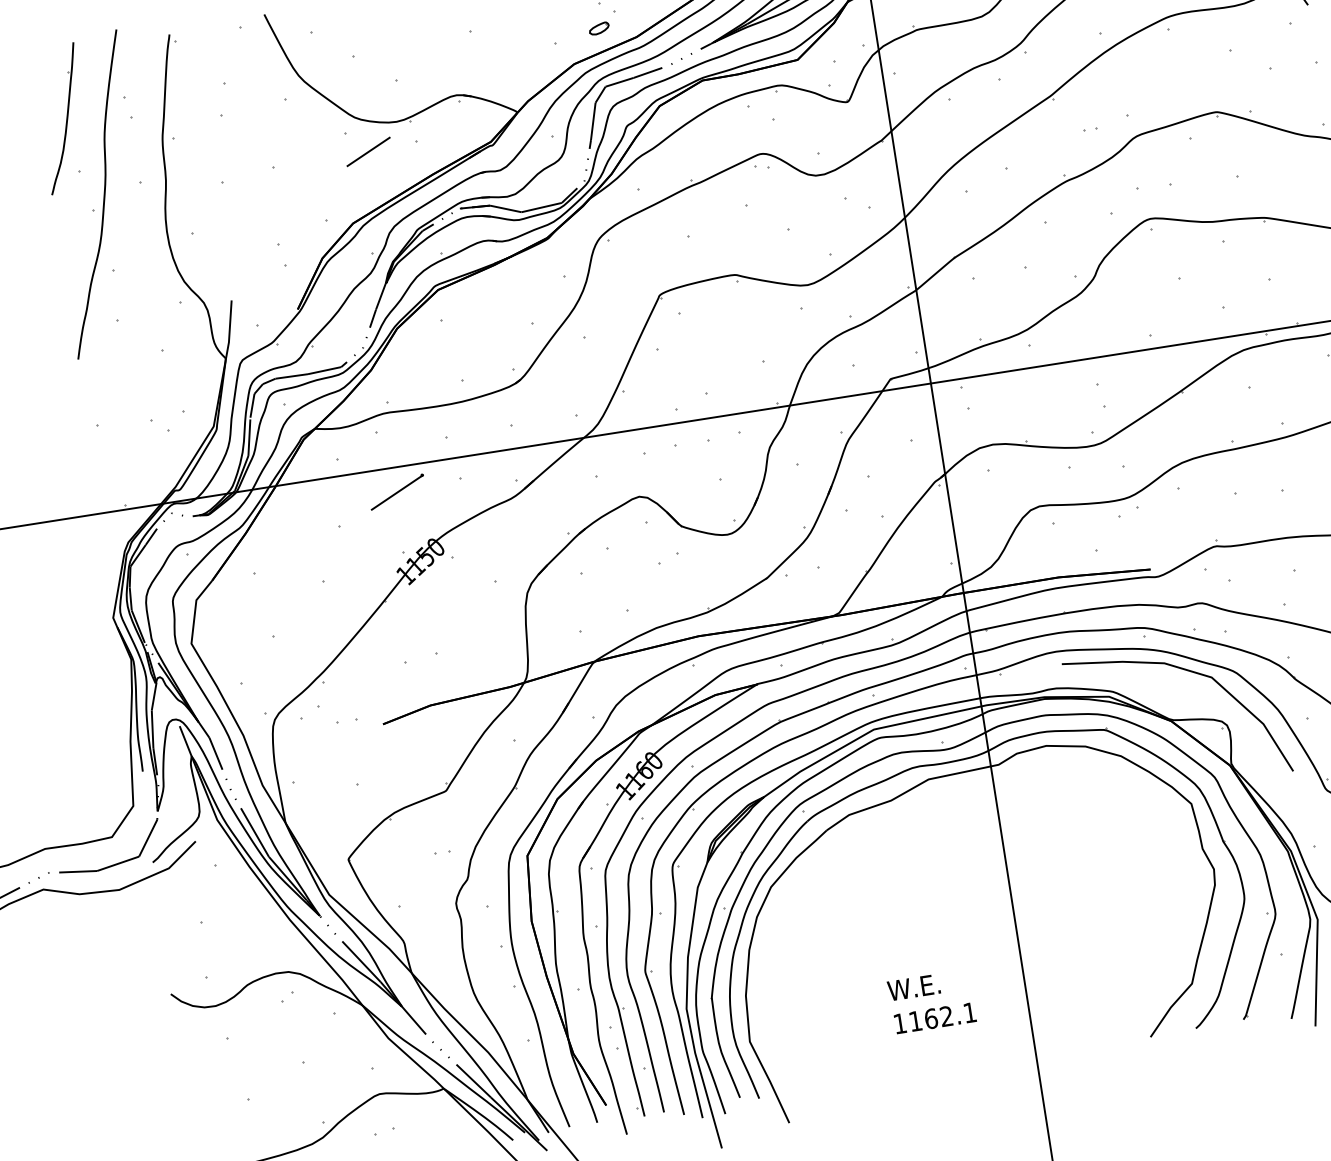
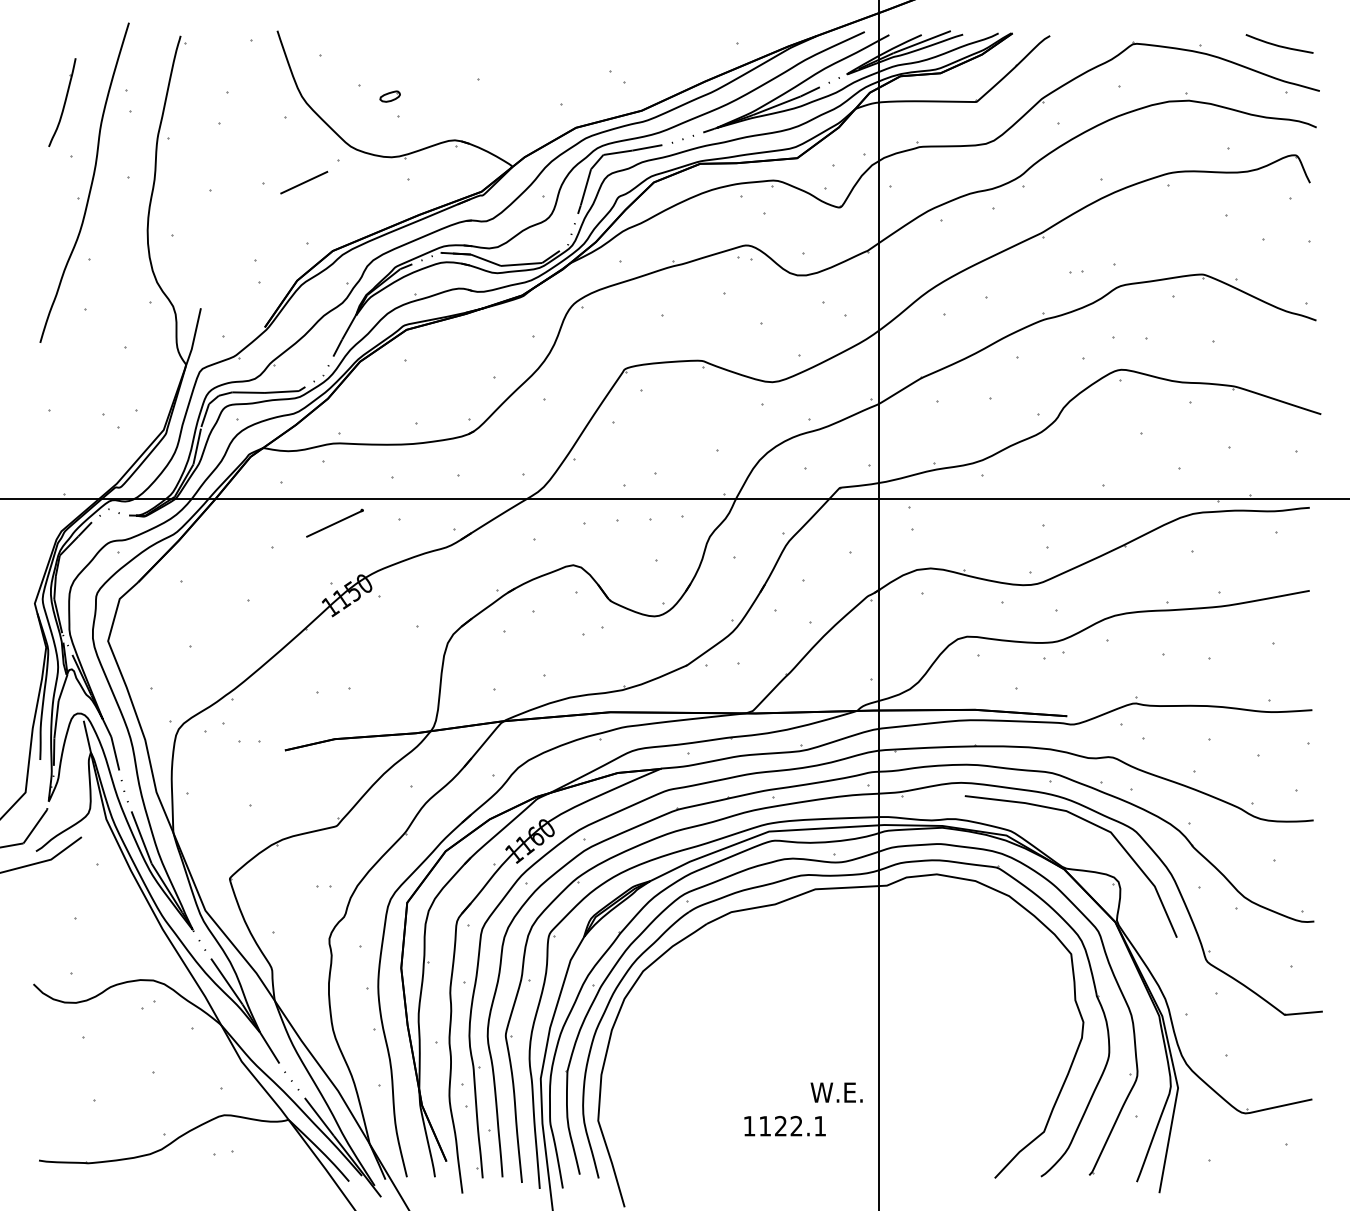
part: (598, 28) -> (389, 96), moved
part: (63, 118) -> (62, 102), size x0.6
line: (368, 151) -> (304, 182), moved
text: (913, 987) -> (836, 1092), moved
text: (930, 1018) -> (780, 1125), 1162.1 -> 1122.1

